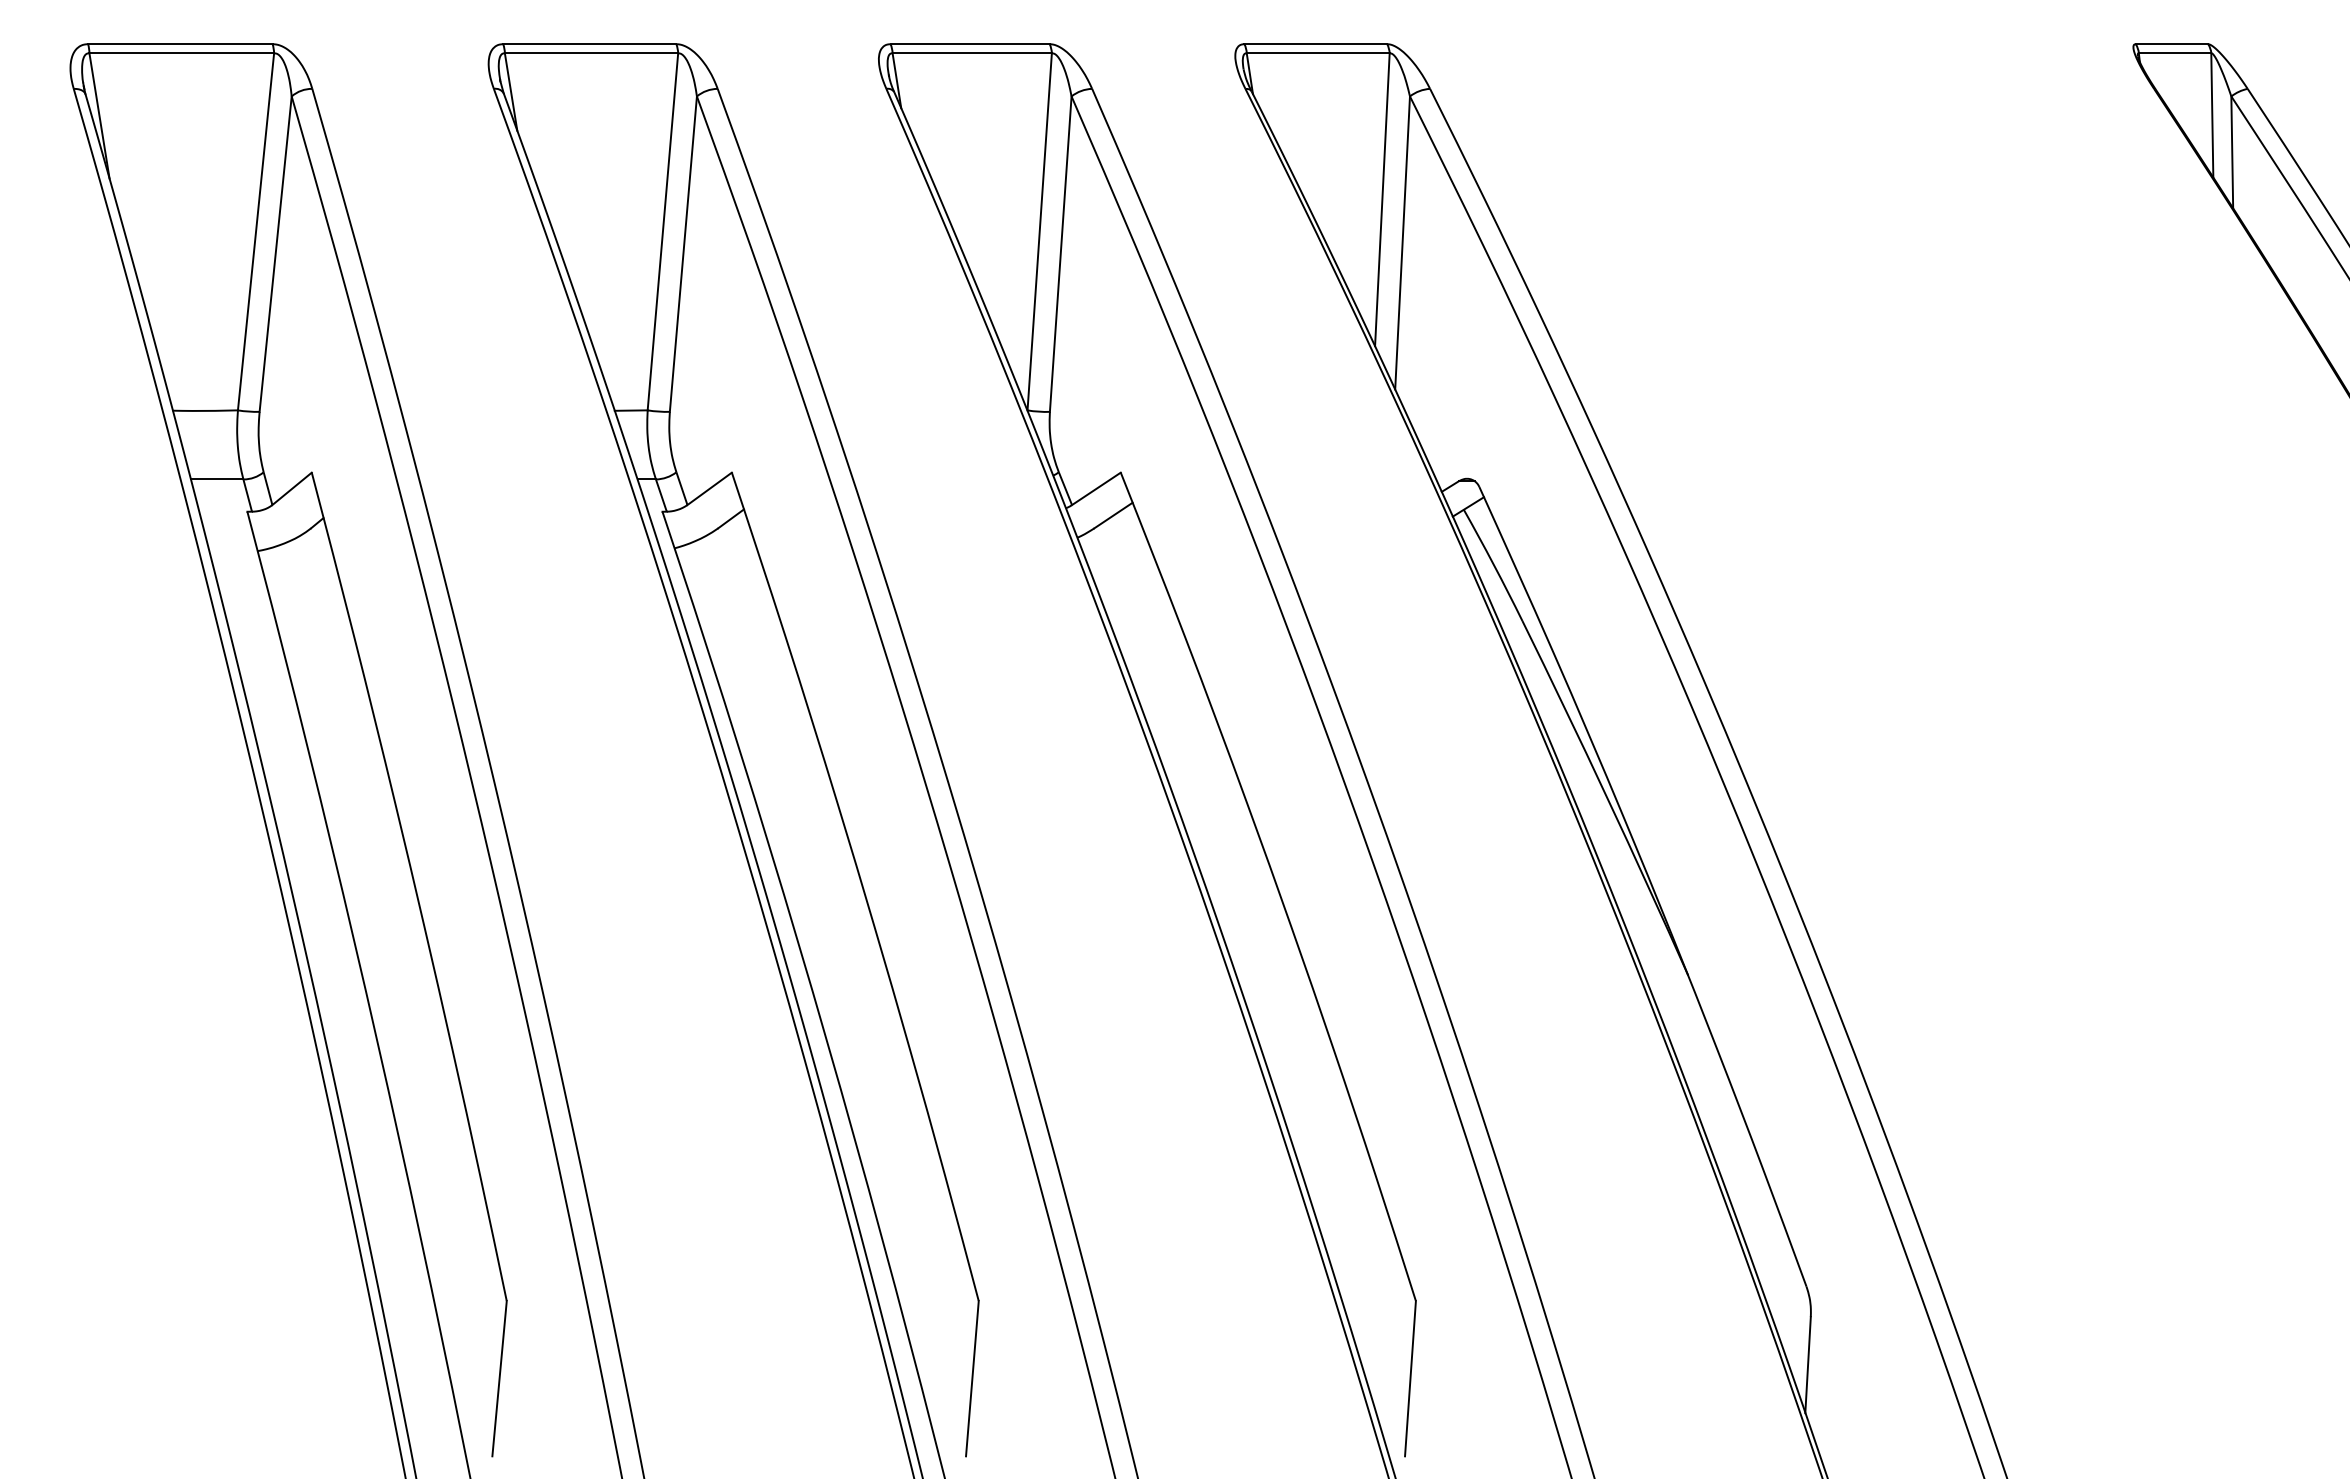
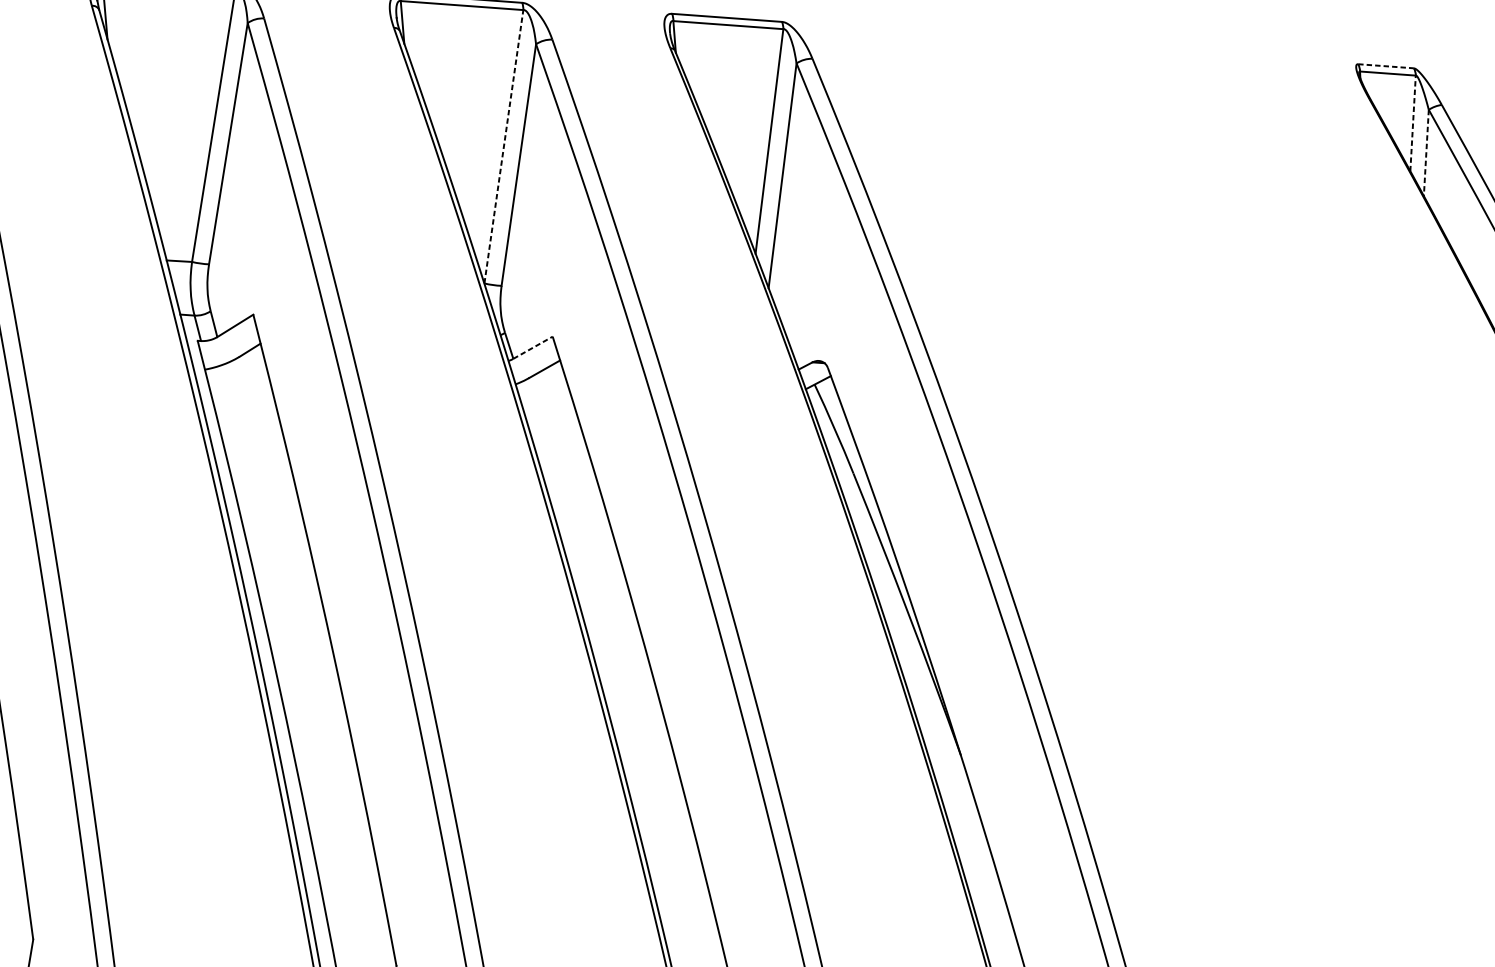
line: (2172, 44) -> (1386, 66), solid -> dashed
line: (2212, 115) -> (1413, 123), solid -> dashed
line: (2232, 152) -> (1426, 153), solid -> dashed
line: (1039, 231) -> (503, 146), solid -> dashed
line: (1096, 488) -> (533, 347), solid -> dashed

